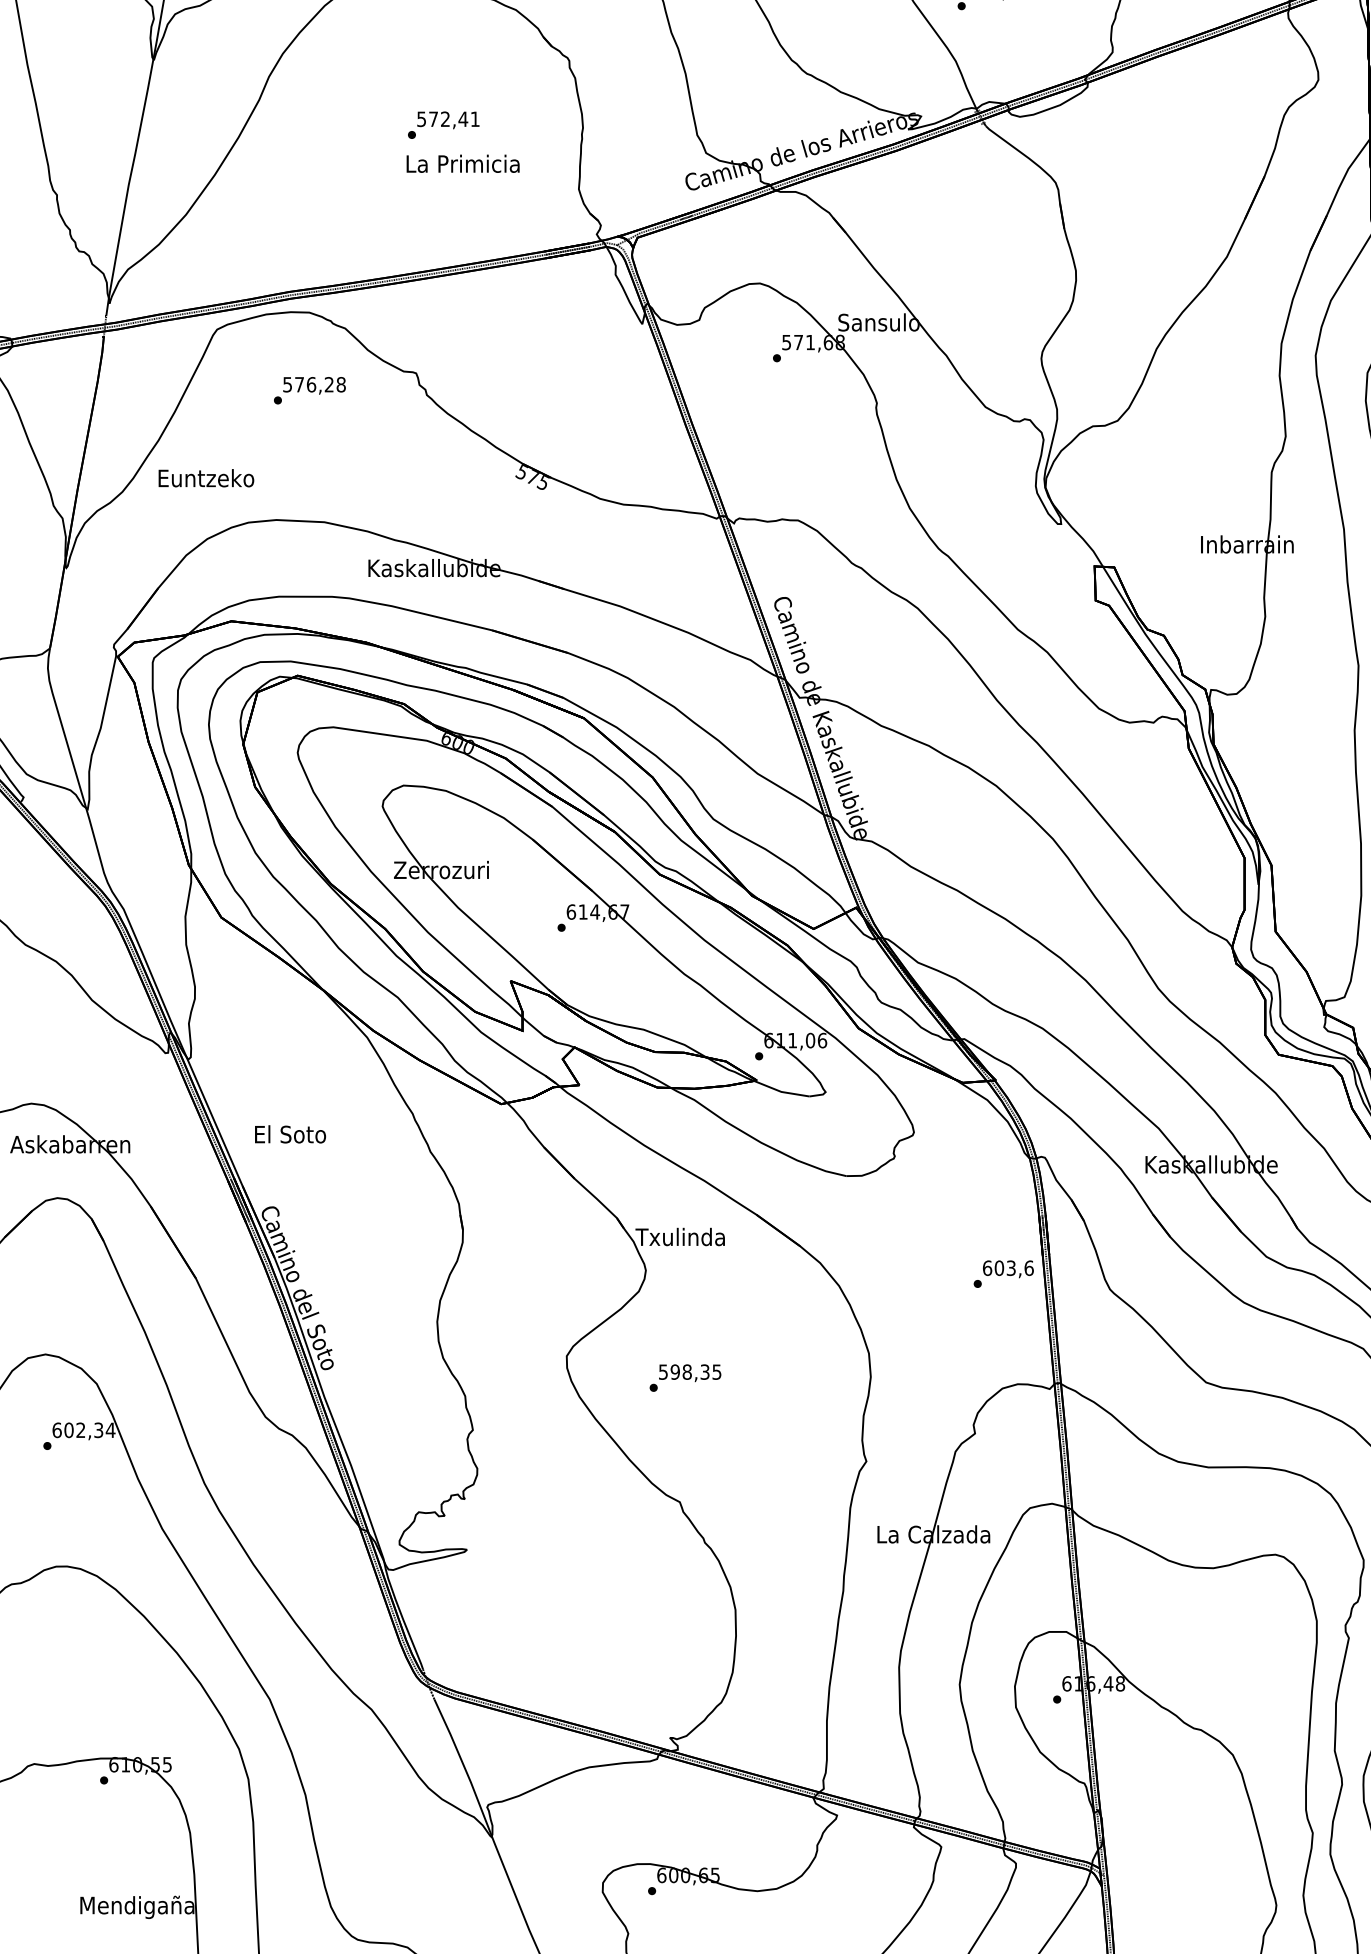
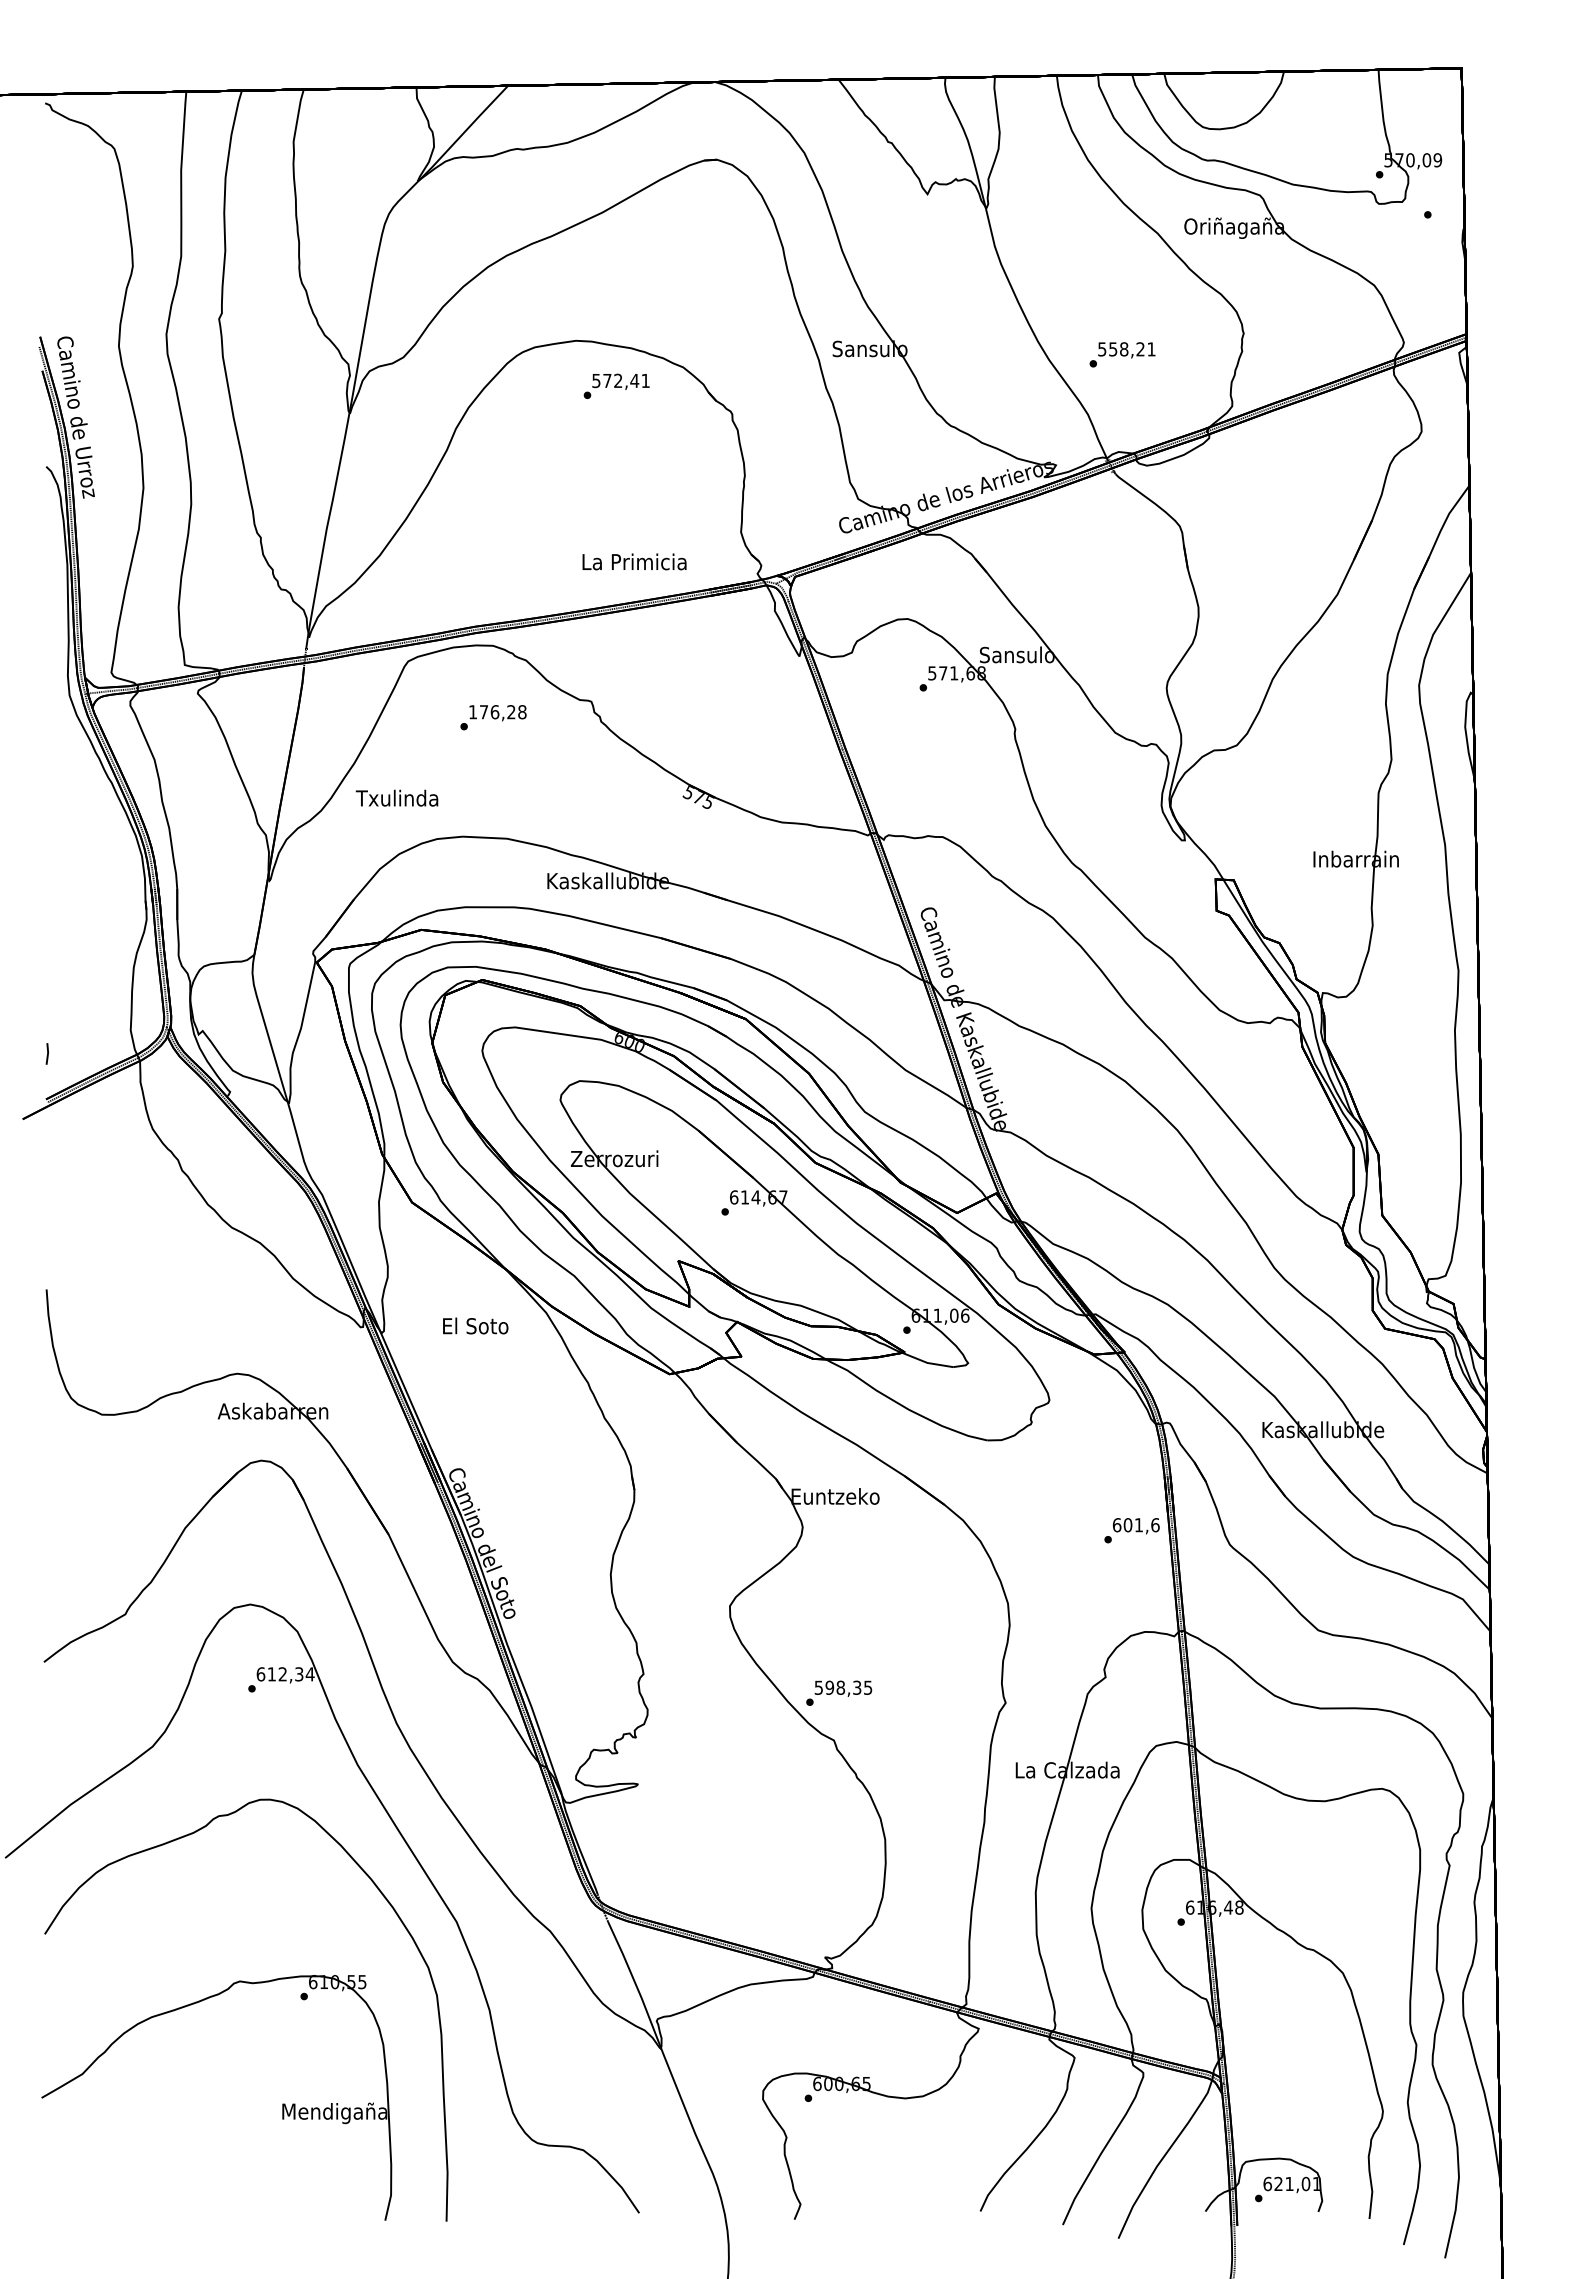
text: (443, 124) -> (616, 385), moved
text: (463, 163) -> (634, 561), moved
text: (288, 385) -> (473, 712), 576,28 -> 176,28
text: (206, 477) -> (398, 797), Euntzeko -> Txulinda
text: (290, 1133) -> (475, 1325), moved
text: (681, 1237) -> (835, 1496), Txulinda -> Euntzeko
text: (1010, 1268) -> (1138, 1525), 603,6 -> 601,6
text: (685, 1377) -> (839, 1692), moved
text: (68, 1430) -> (271, 1674), 602,34 -> 612,34

